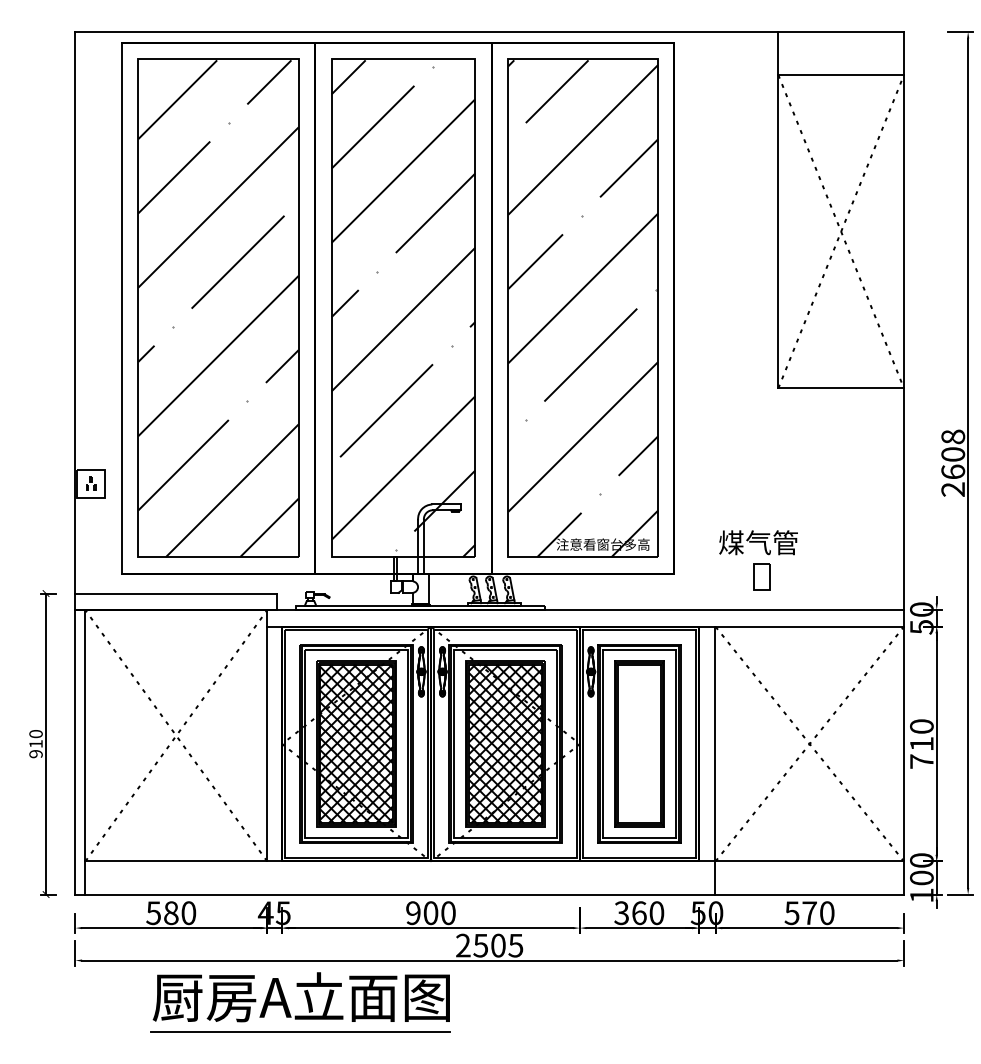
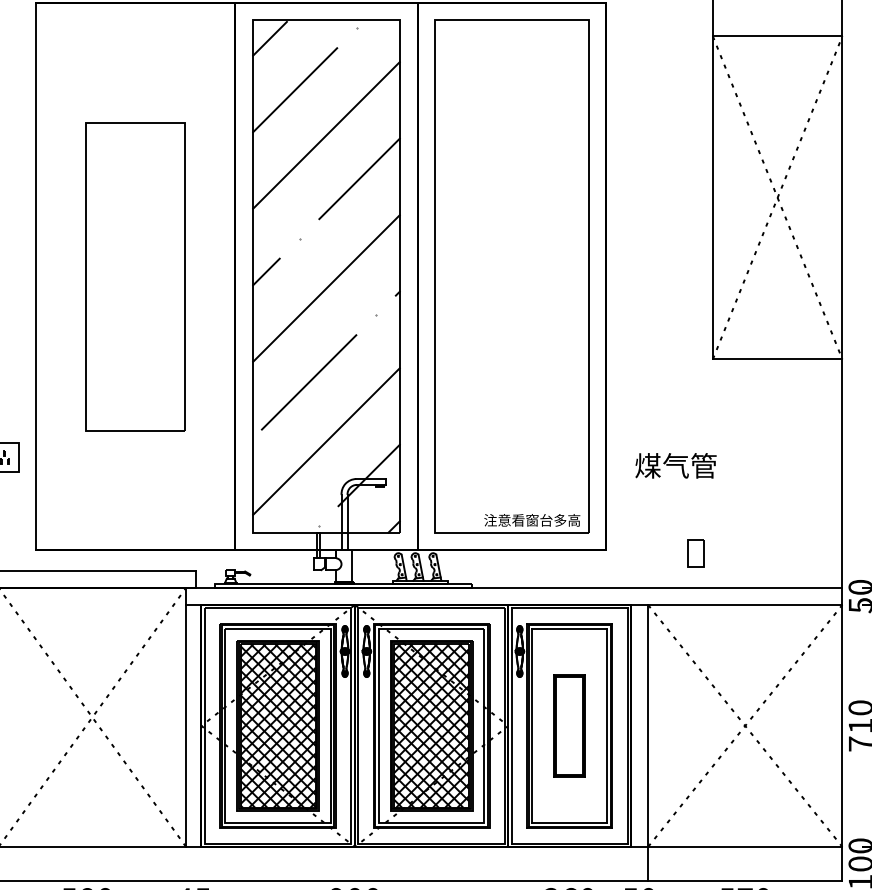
part: (218, 307) -> (135, 275), size x0.6
hatch: (583, 308) -> (512, 276), removed
text: (758, 542) -> (675, 465), moved
part: (639, 743) -> (569, 725), size x0.6

